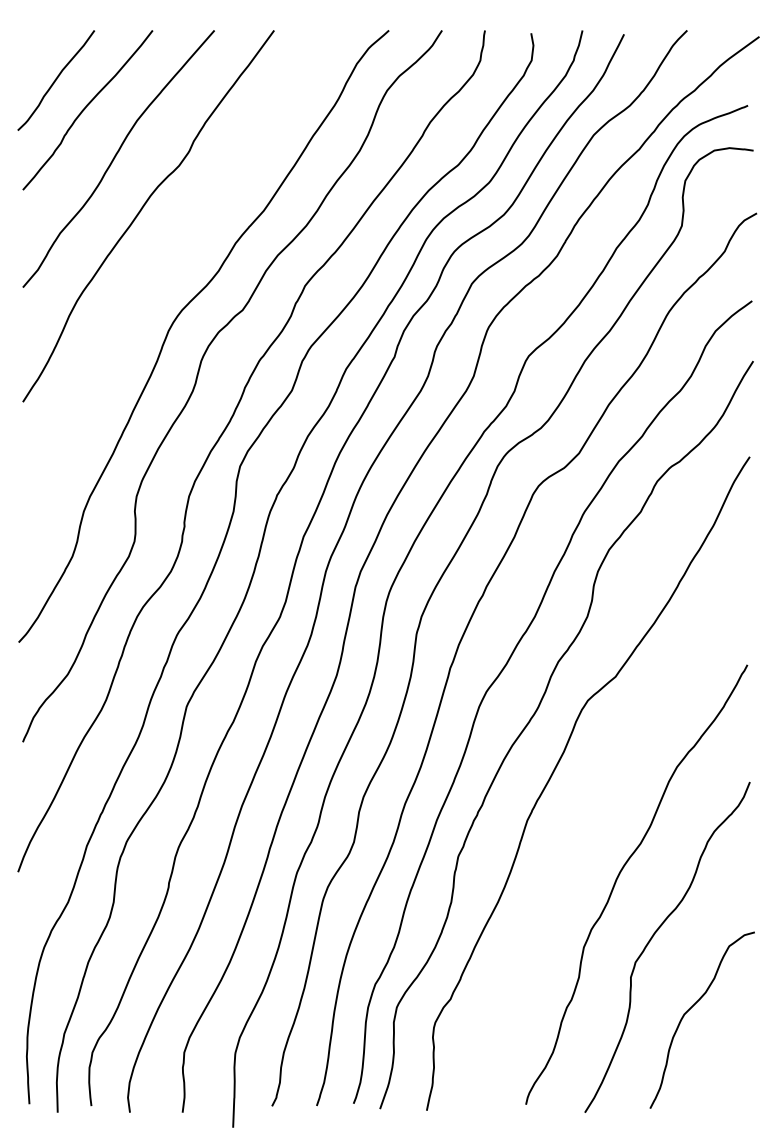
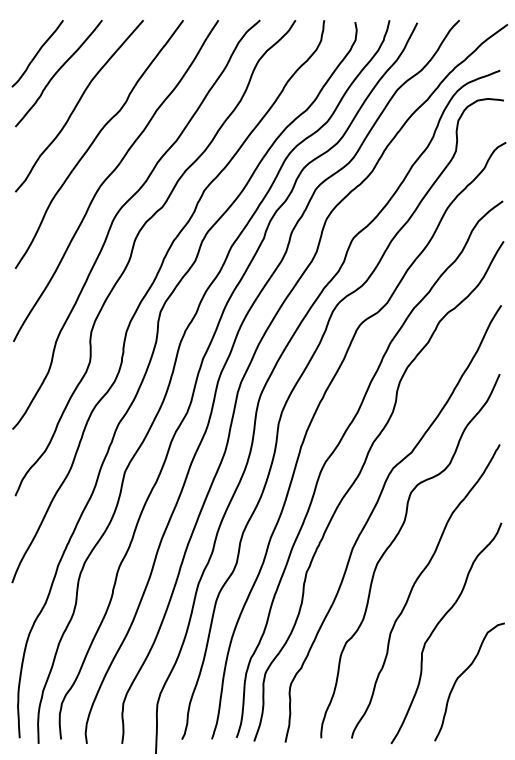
curve: (165, 262) -> (110, 175), added
curve: (588, 811) -> (393, 542), added

